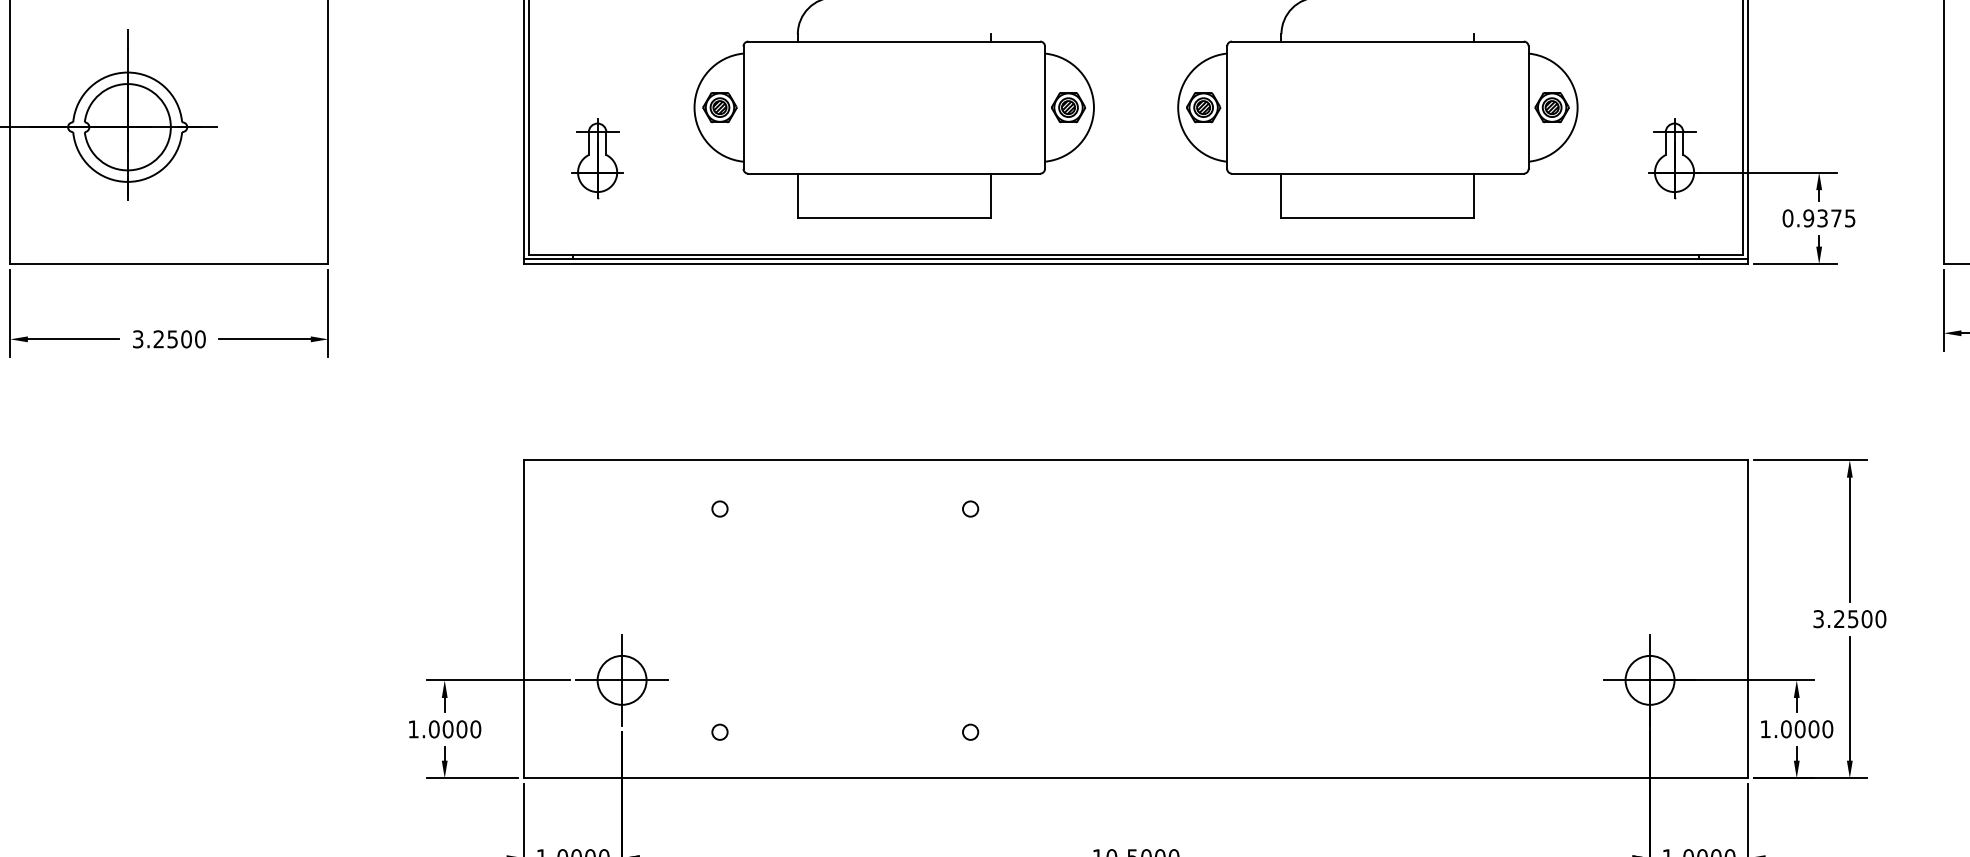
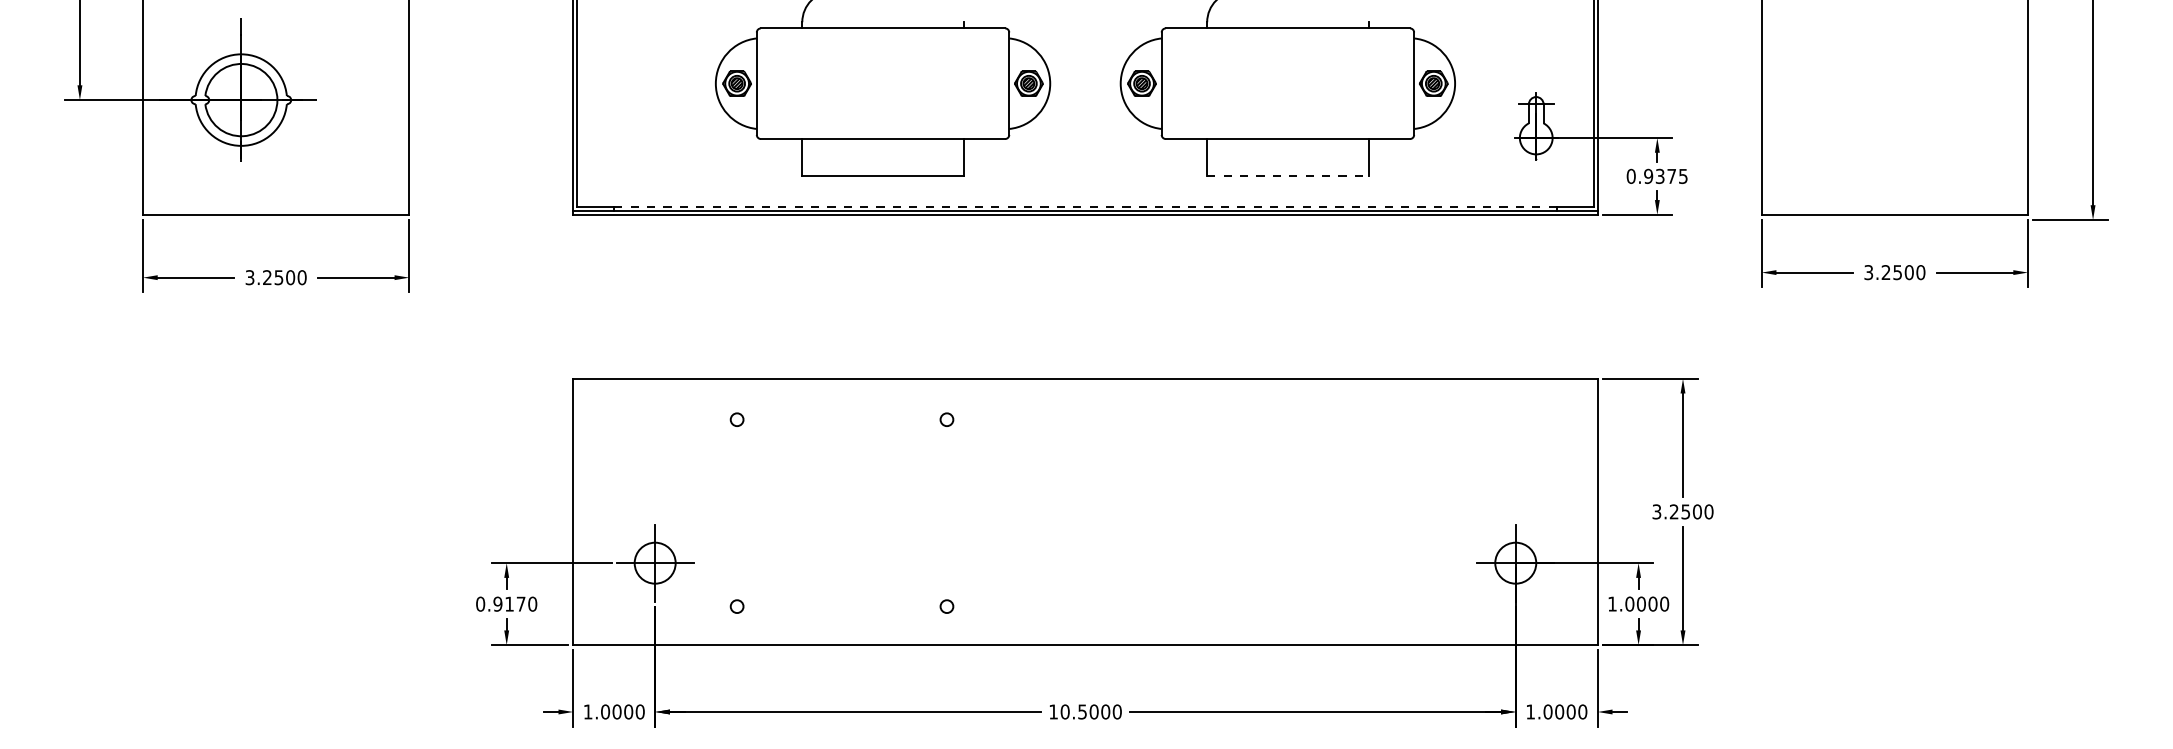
part: (597, 158) -> (634, 126), removed
line: (1377, 217) -> (1287, 175), solid -> dashed
line: (1136, 254) -> (1085, 206), solid -> dashed
text: (437, 728) -> (500, 603), 1.0000 -> 0.9170

